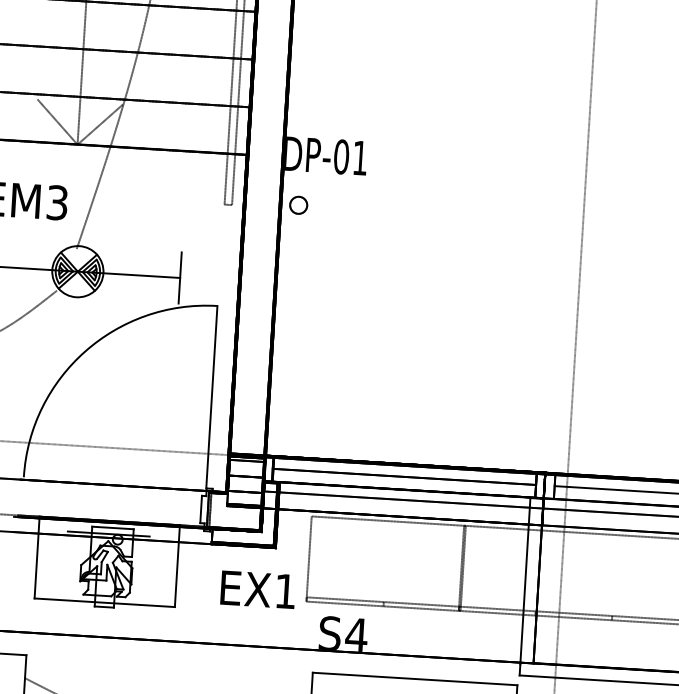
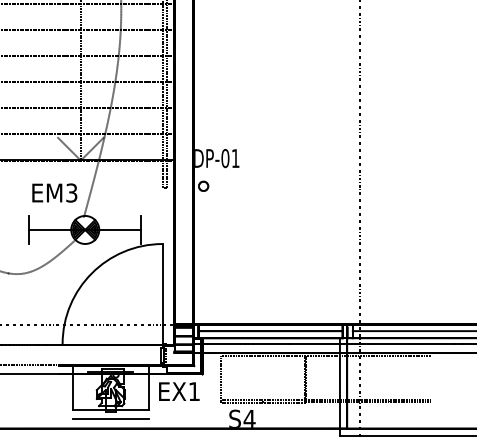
text: (258, 589) -> (179, 391), moved
line: (102, 620) -> (110, 419), added

